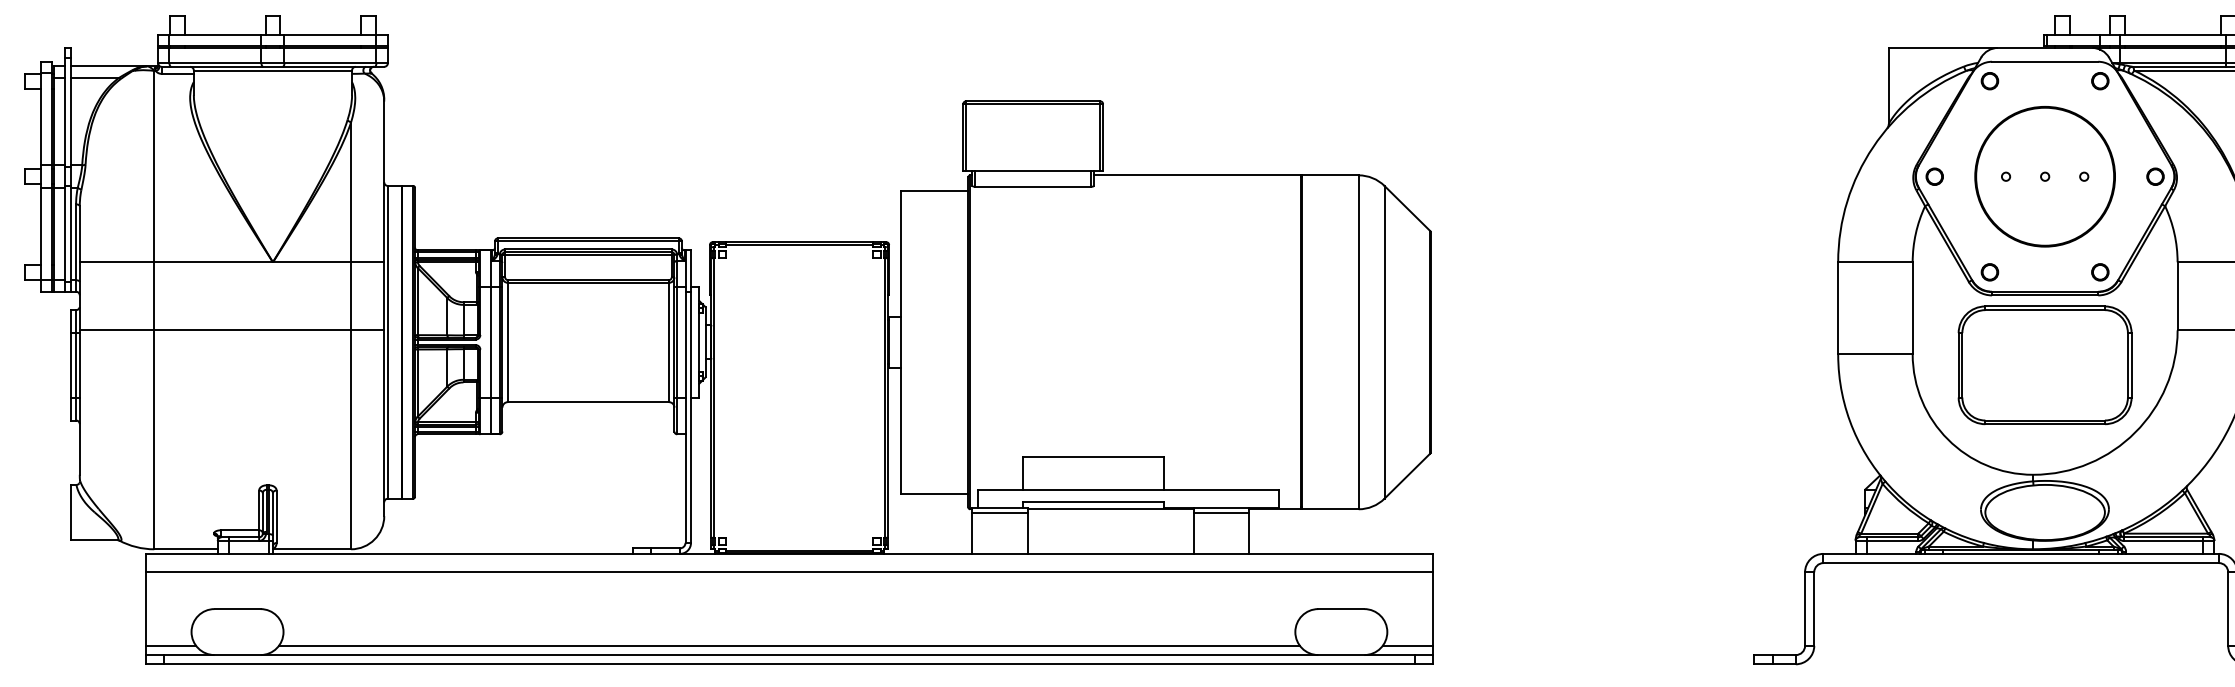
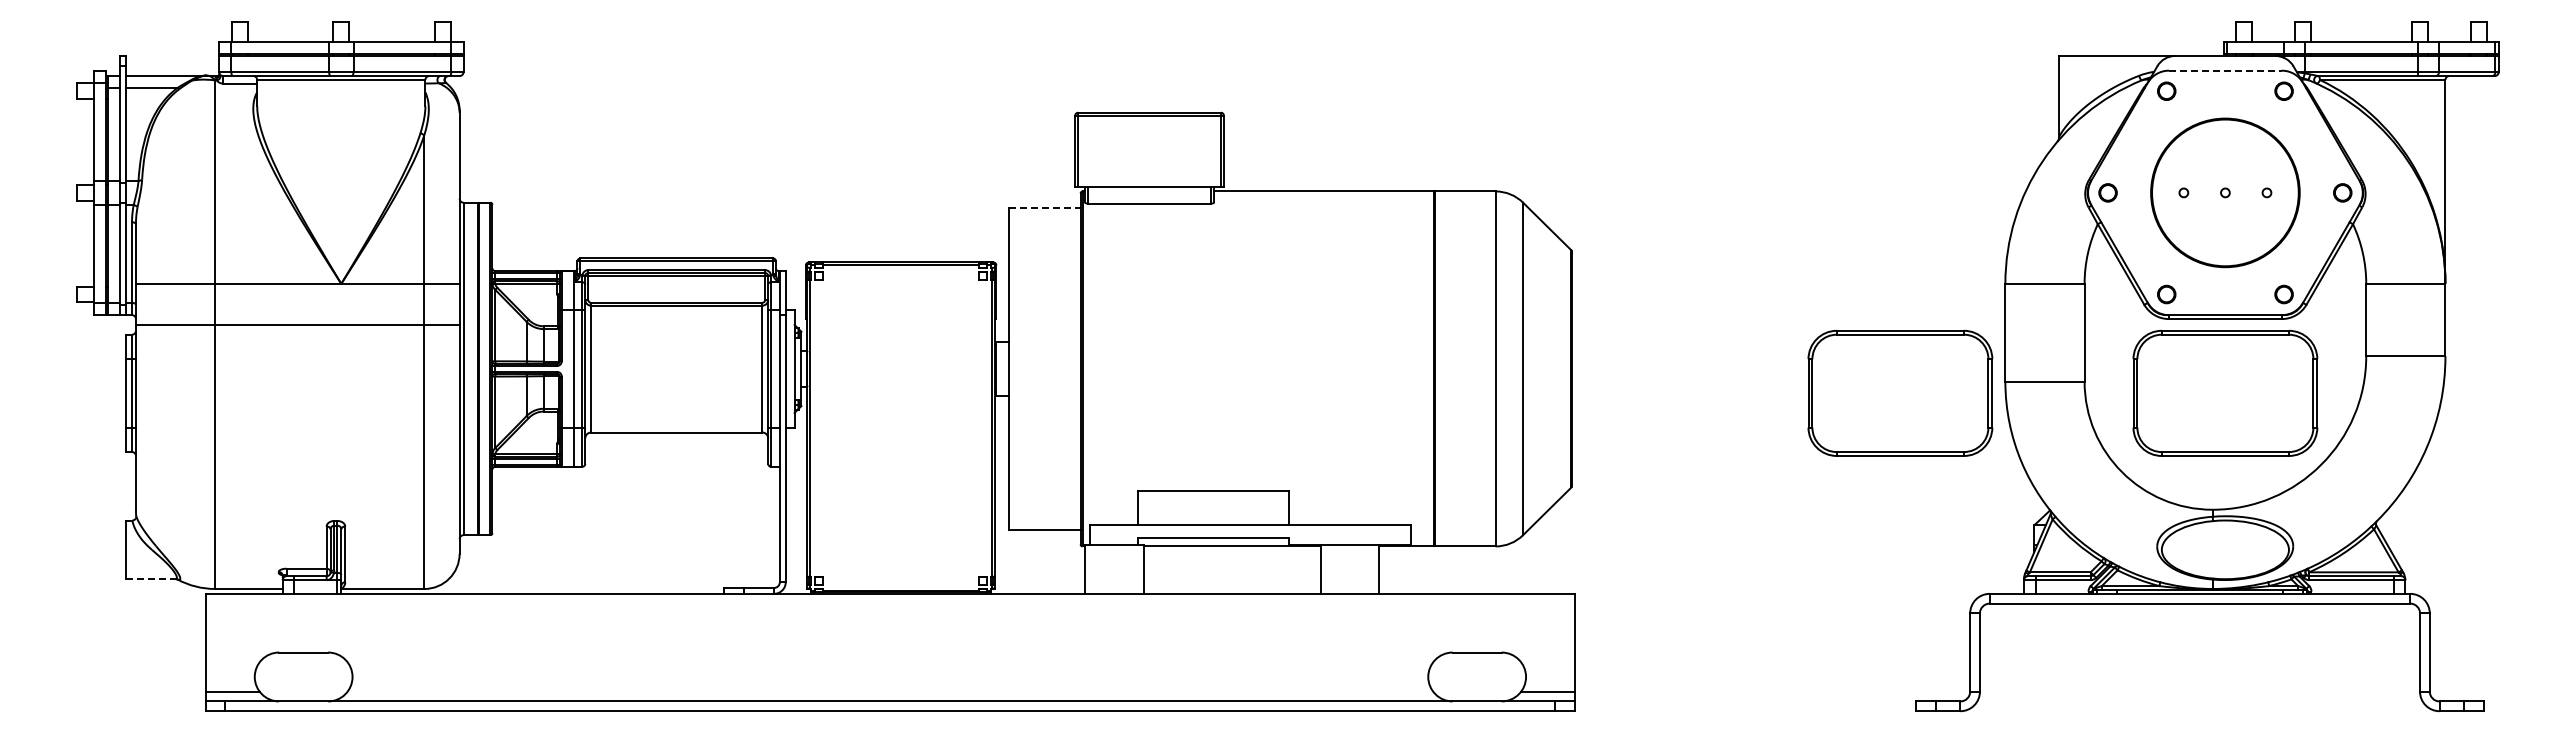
line: (2045, 61) -> (2225, 70), solid -> dashed
line: (934, 191) -> (1044, 208), solid -> dashed
line: (231, 330) -> (297, 325), moved
part: (1739, 364) -> (1900, 392), added
line: (1000, 512) -> (1114, 549), removed
line: (1221, 512) -> (1349, 549), removed
line: (93, 540) -> (150, 579), solid -> dashed
line: (788, 572) -> (889, 613), removed
line: (789, 645) -> (890, 691), removed

